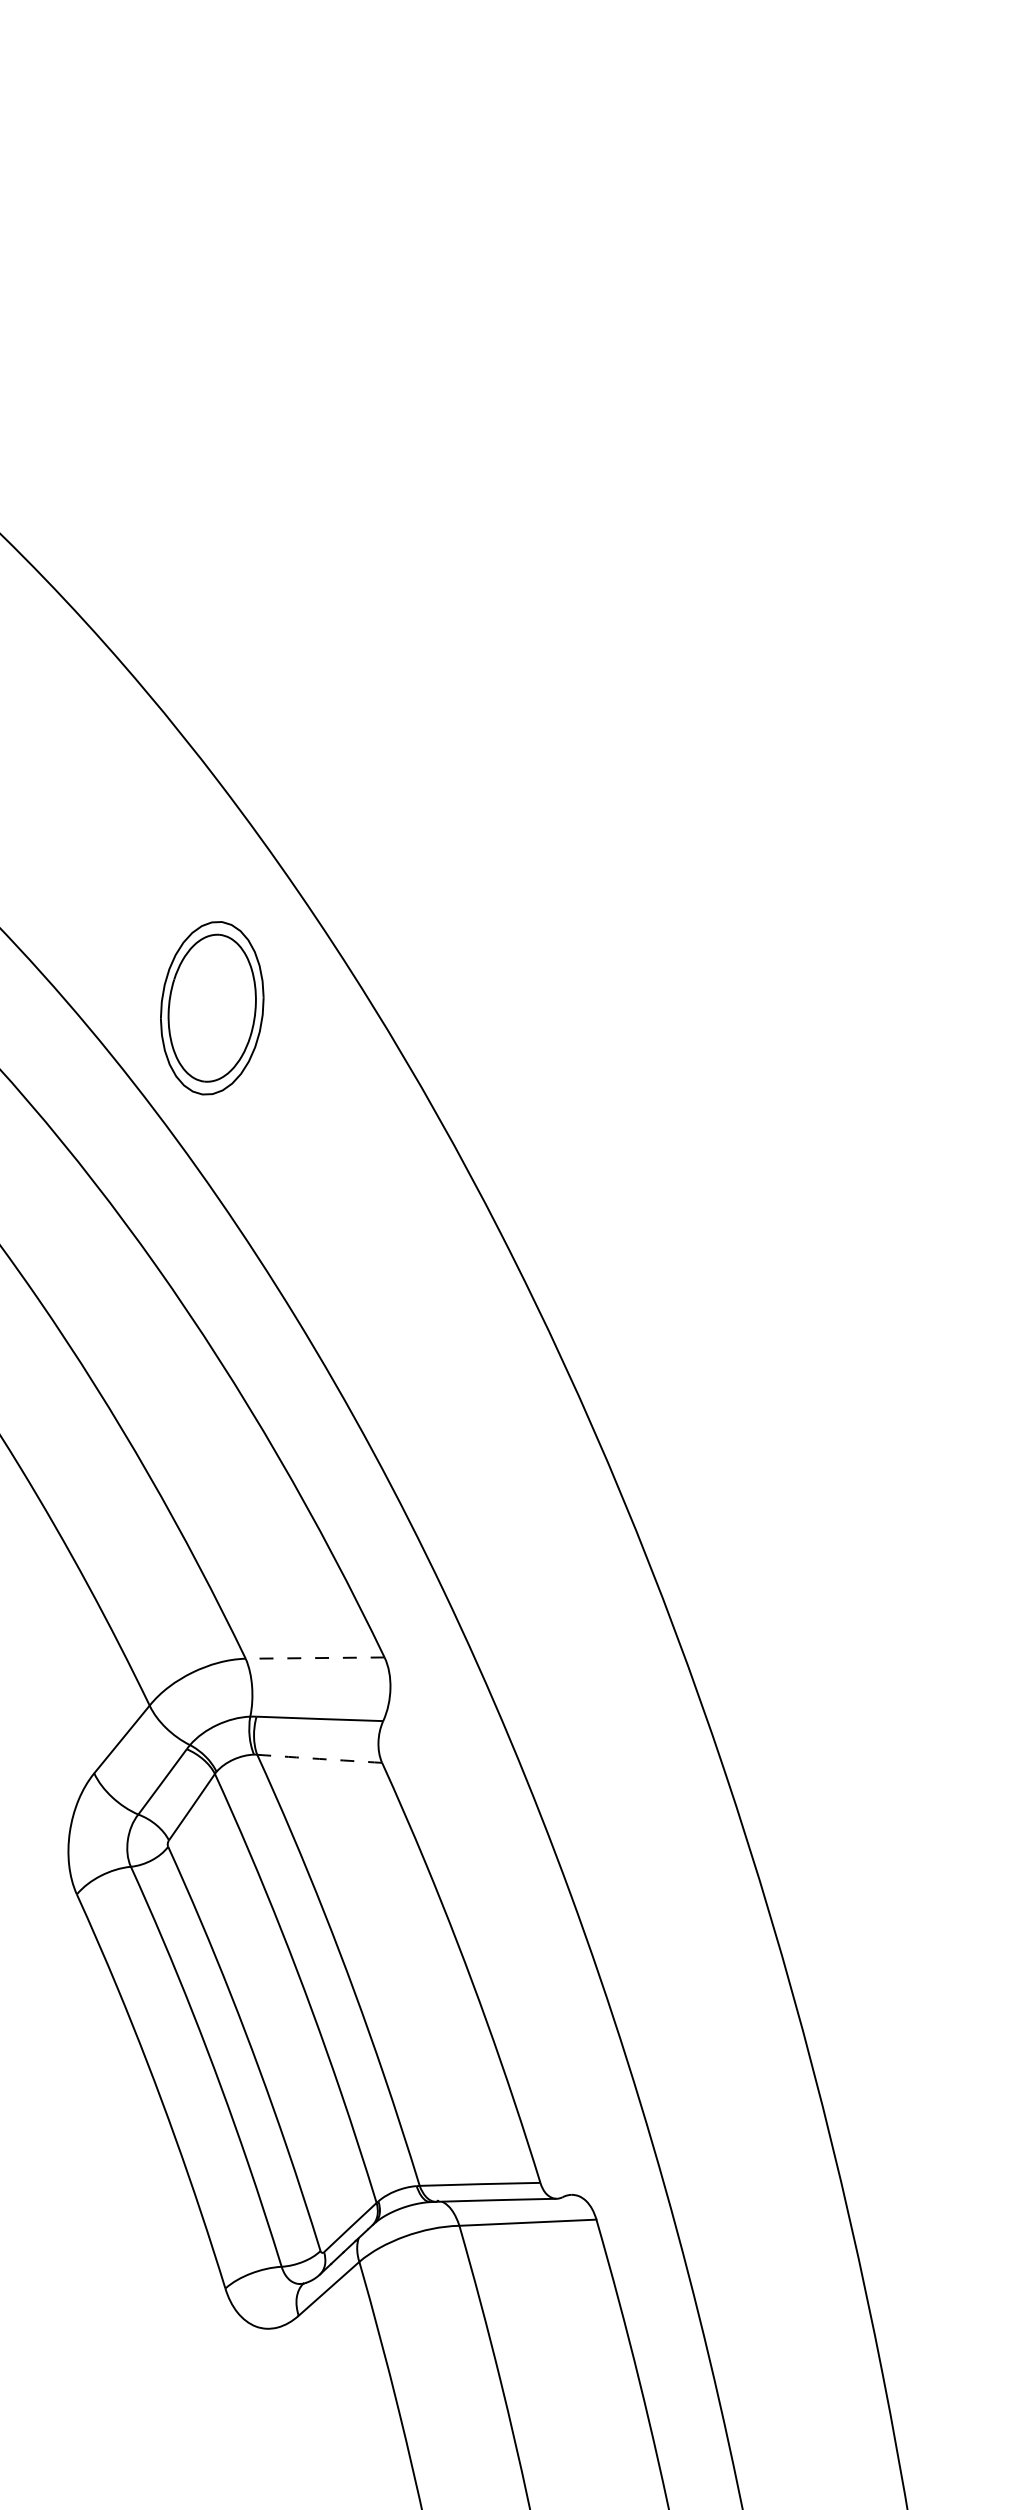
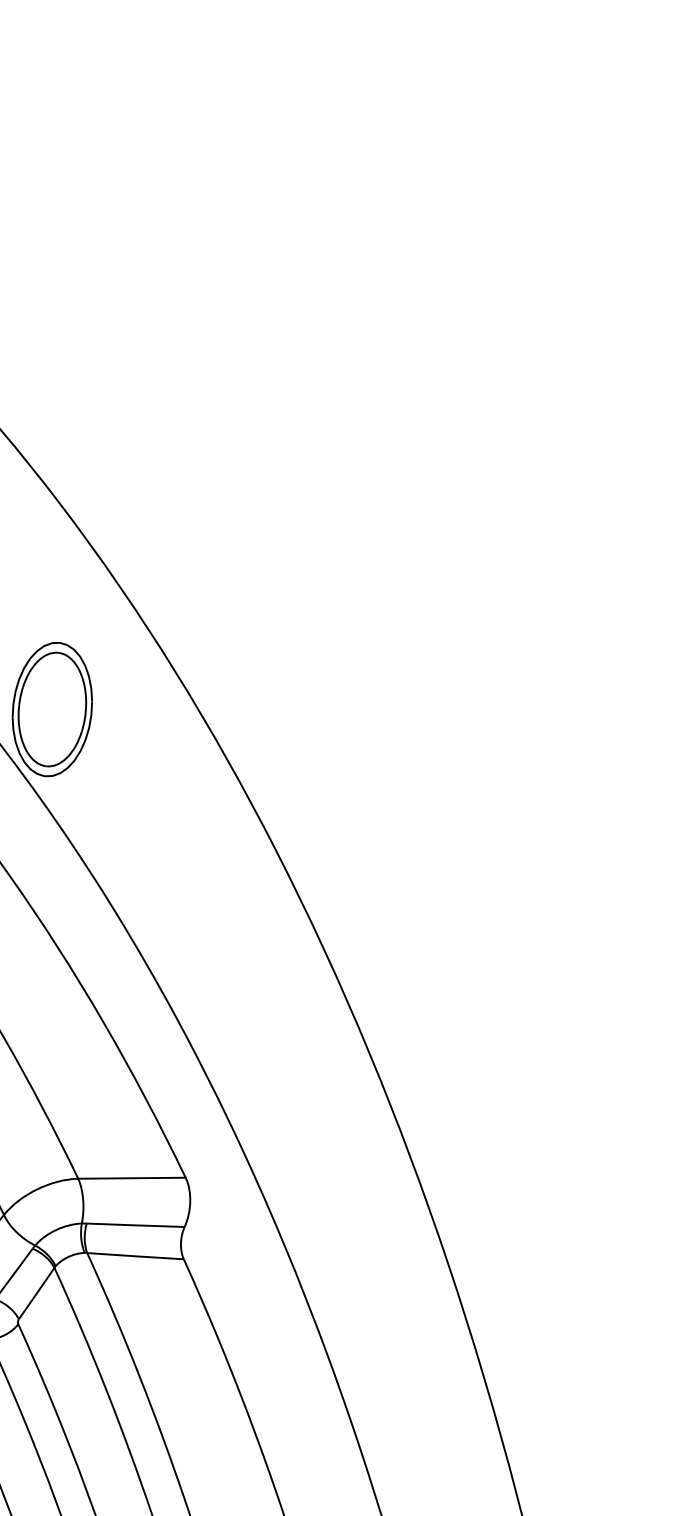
part: (212, 1008) -> (52, 709), moved
line: (314, 1658) -> (131, 1178), dashed -> solid
arc: (319, 1758) -> (135, 1255), dashed -> solid

